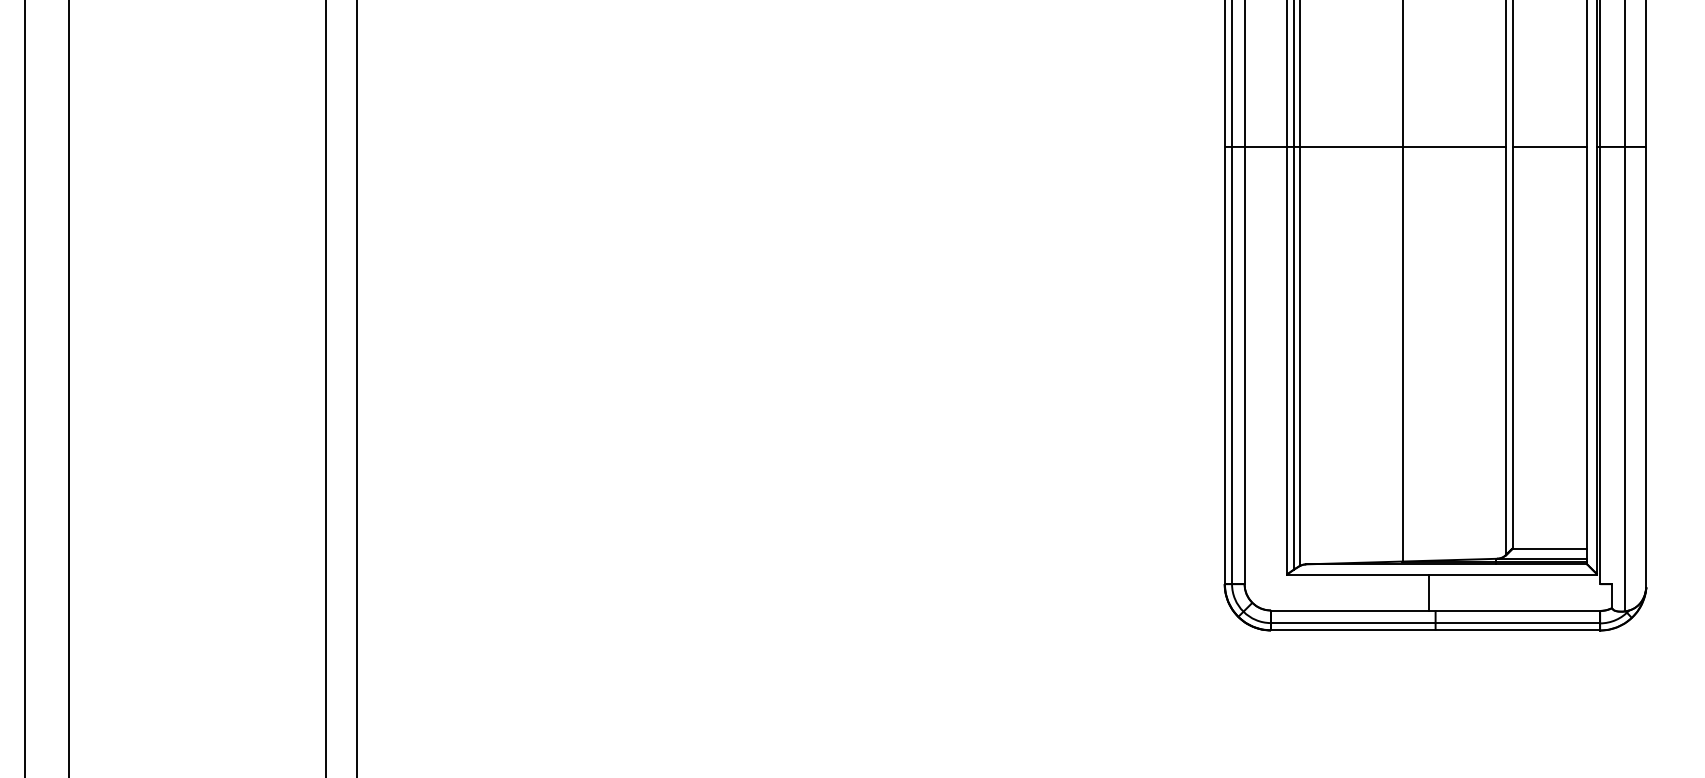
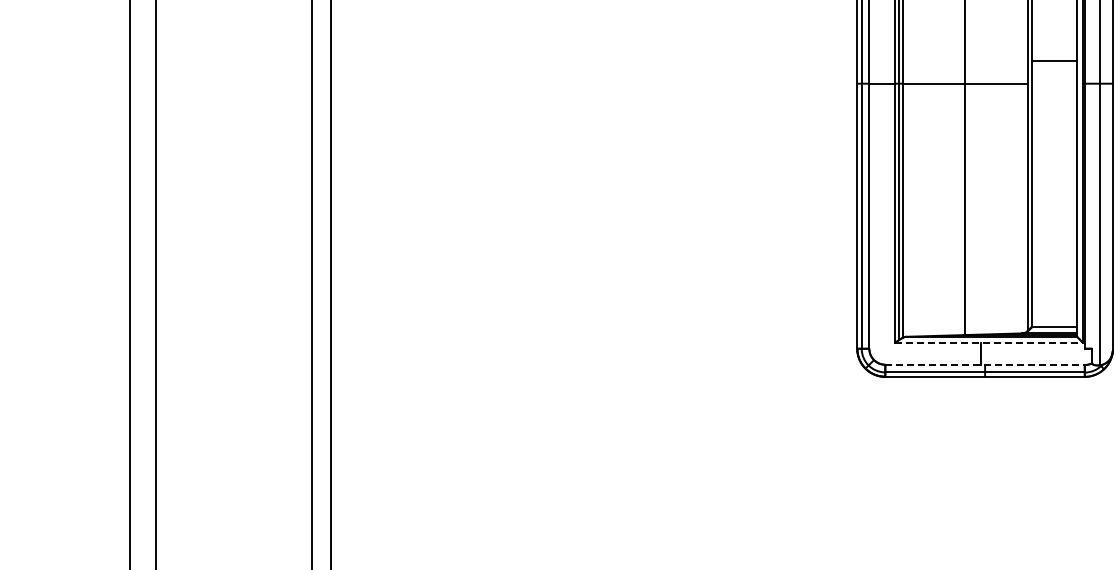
line: (1550, 146) -> (1054, 60), moved
line: (1442, 575) -> (989, 343), solid -> dashed
line: (1436, 610) -> (985, 364), solid -> dashed

